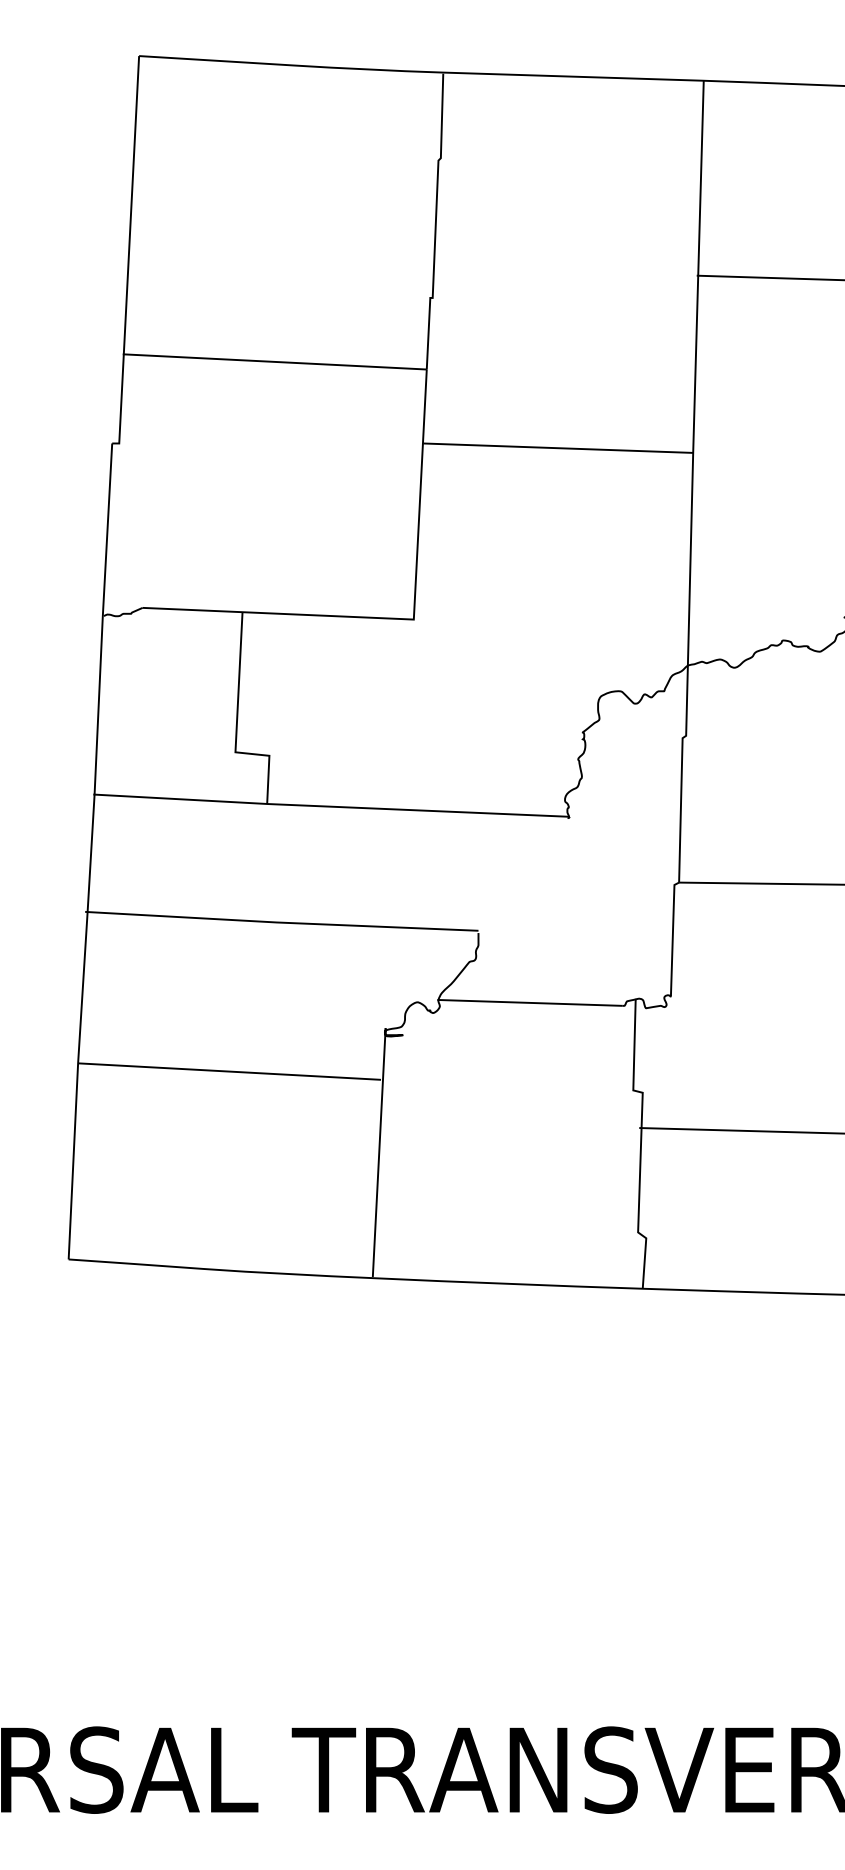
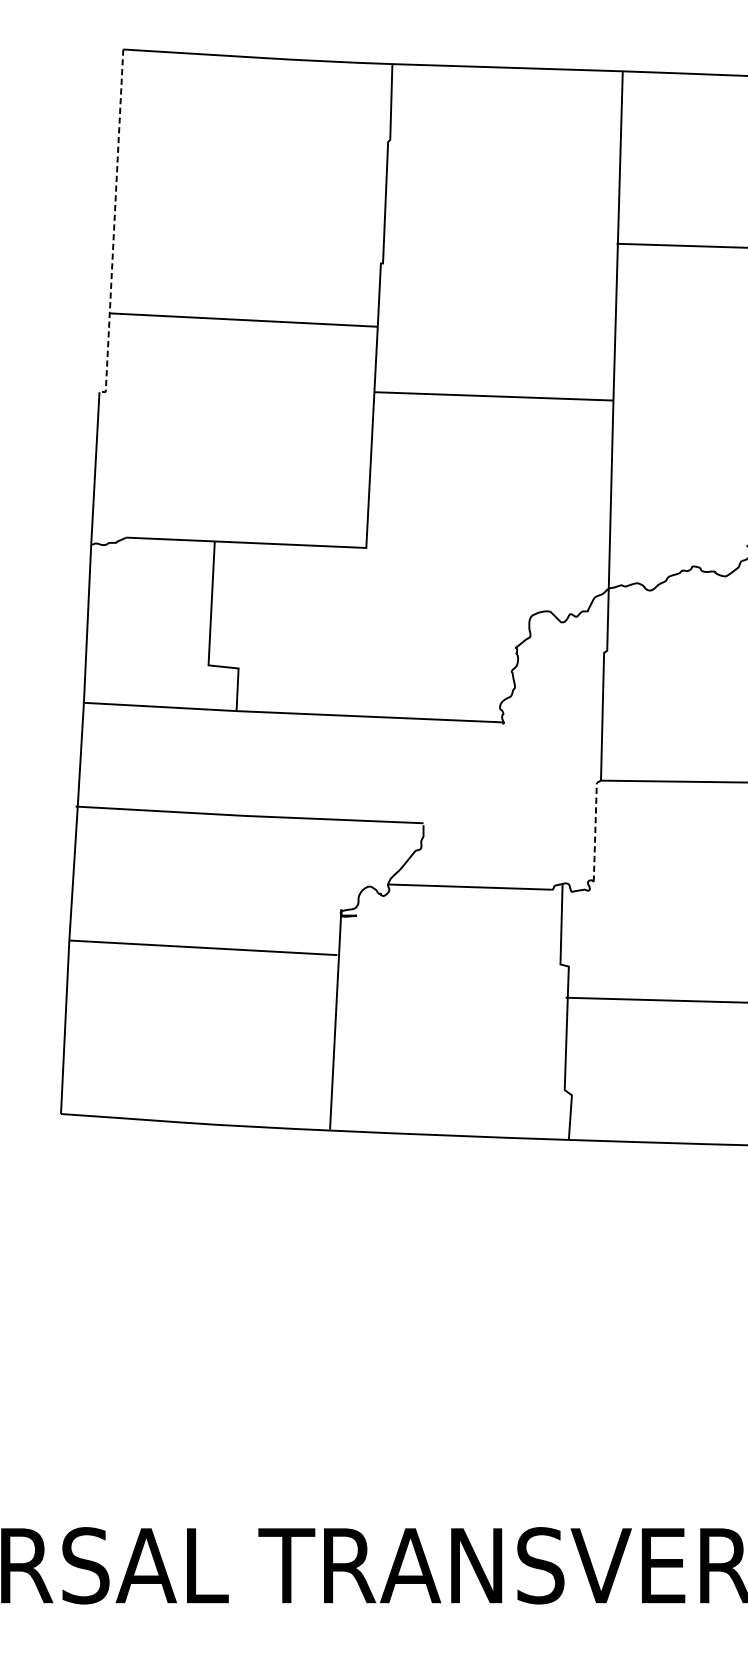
line: (128, 254) -> (113, 225), solid -> dashed
line: (672, 937) -> (595, 829), solid -> dashed

